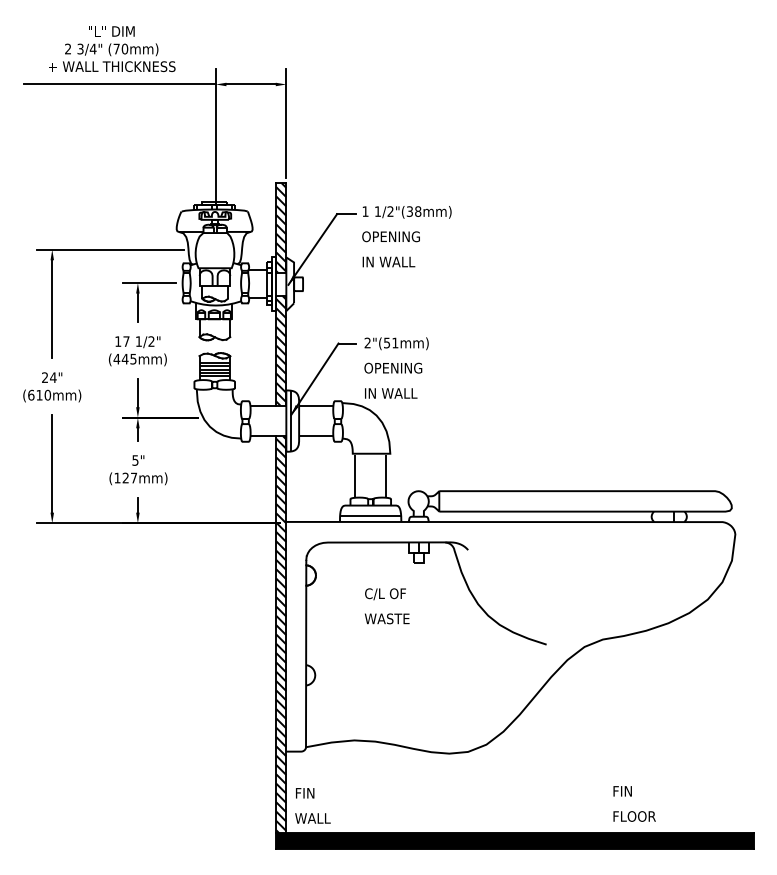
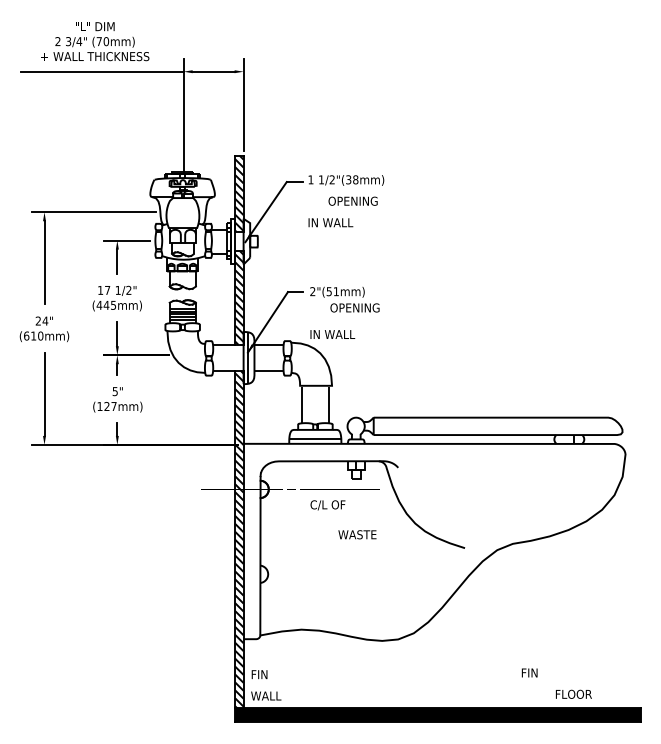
text: (390, 236) -> (352, 201), moved
text: (393, 367) -> (355, 307), moved
text: (387, 618) -> (357, 534), moved
text: (634, 816) -> (573, 694), moved

